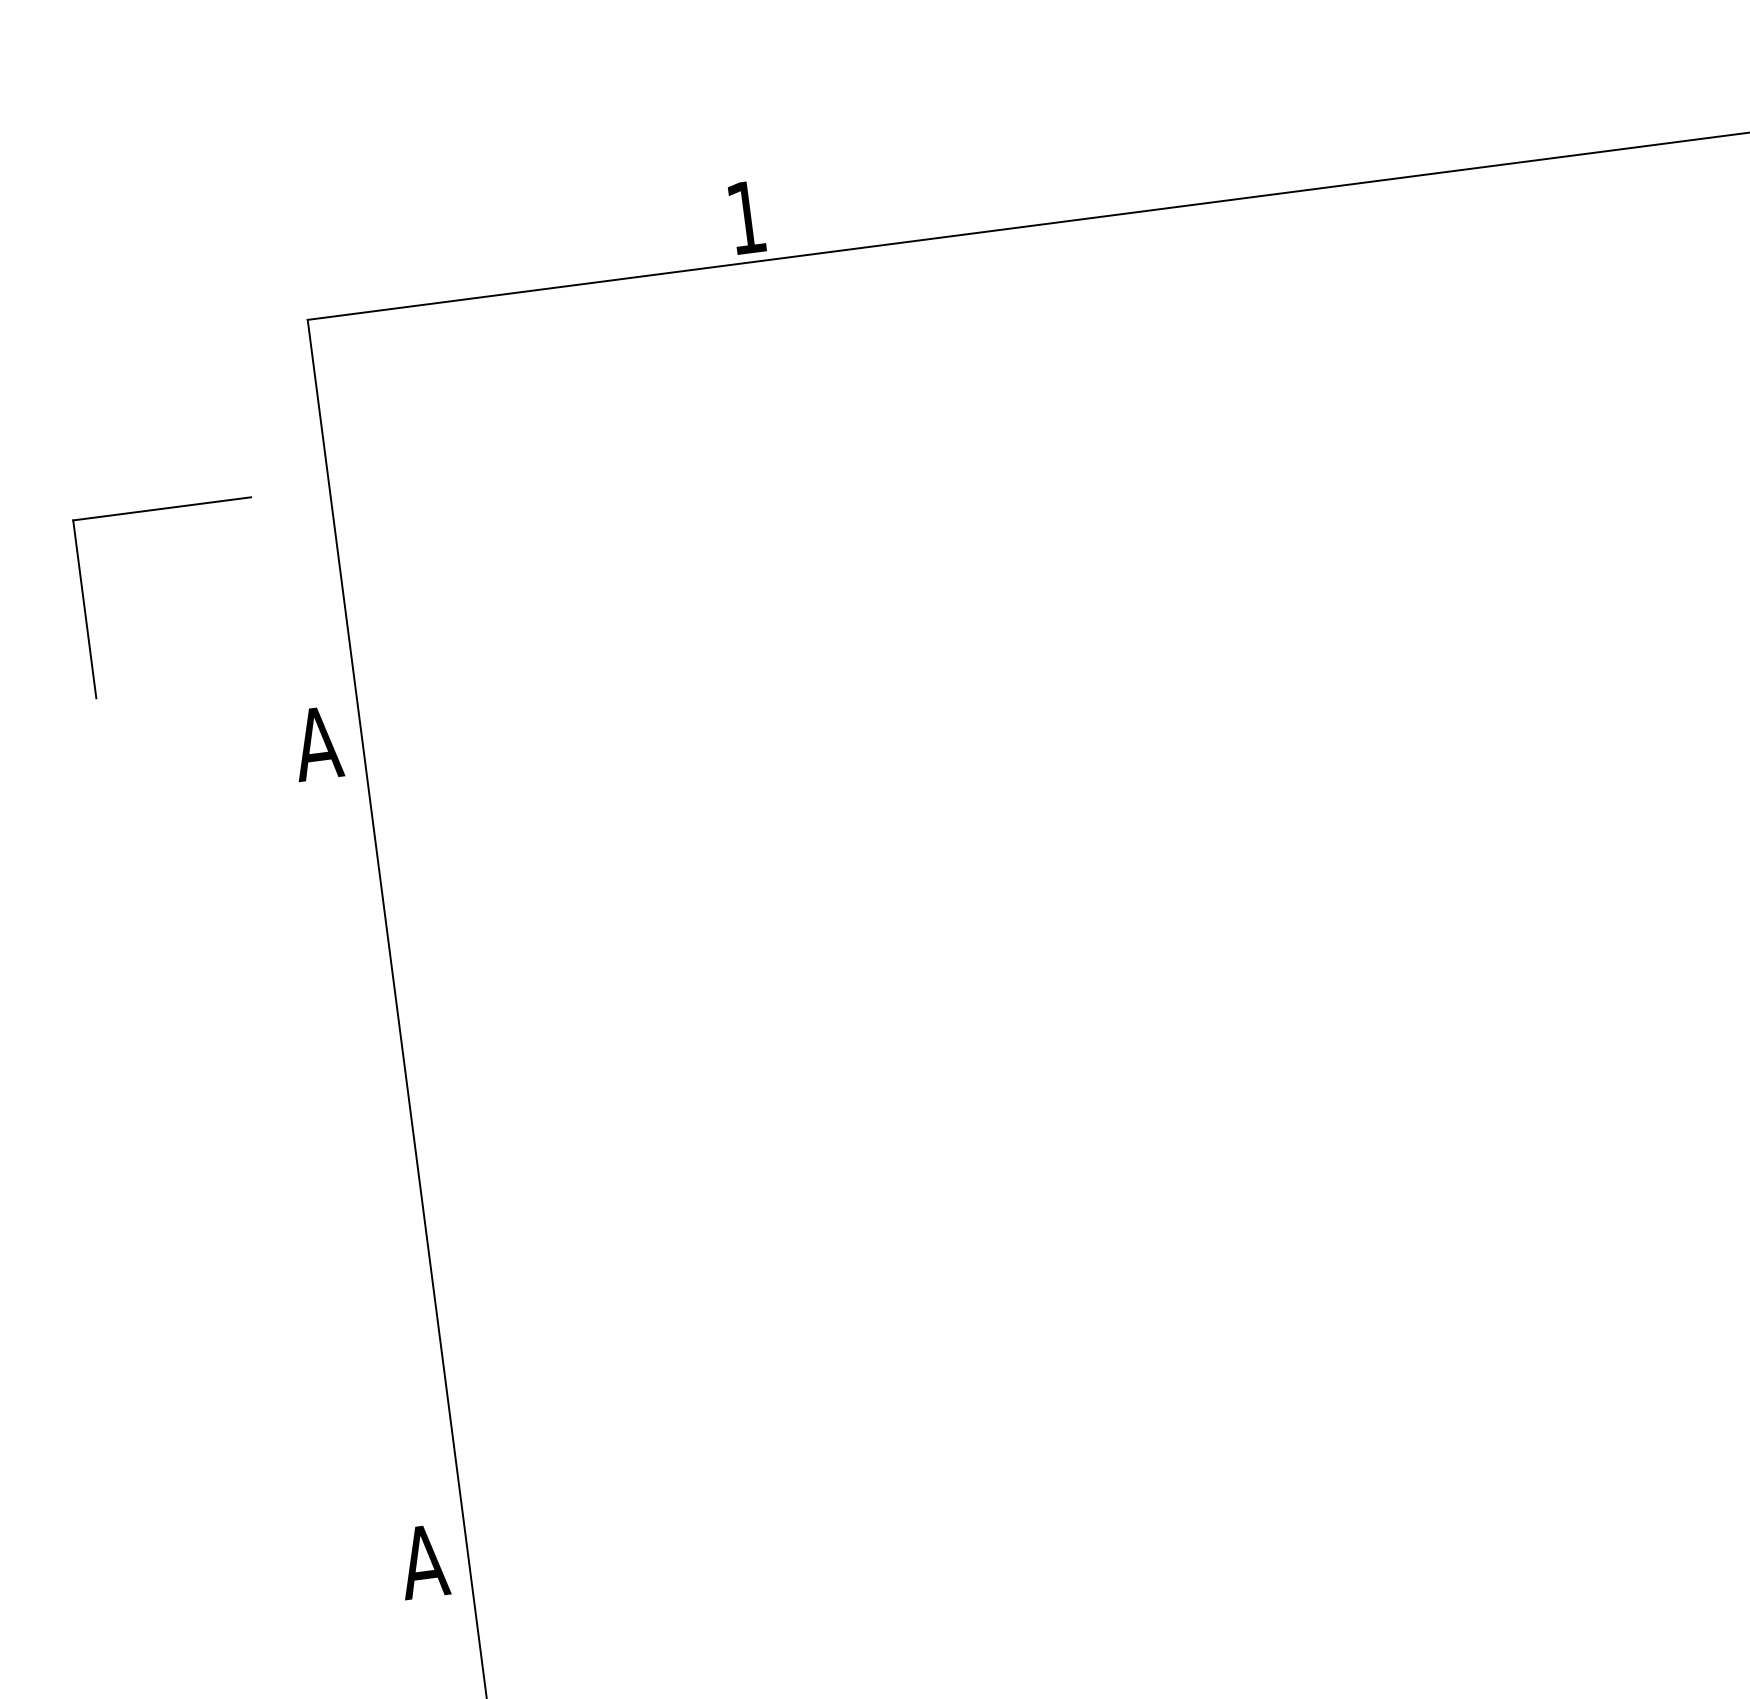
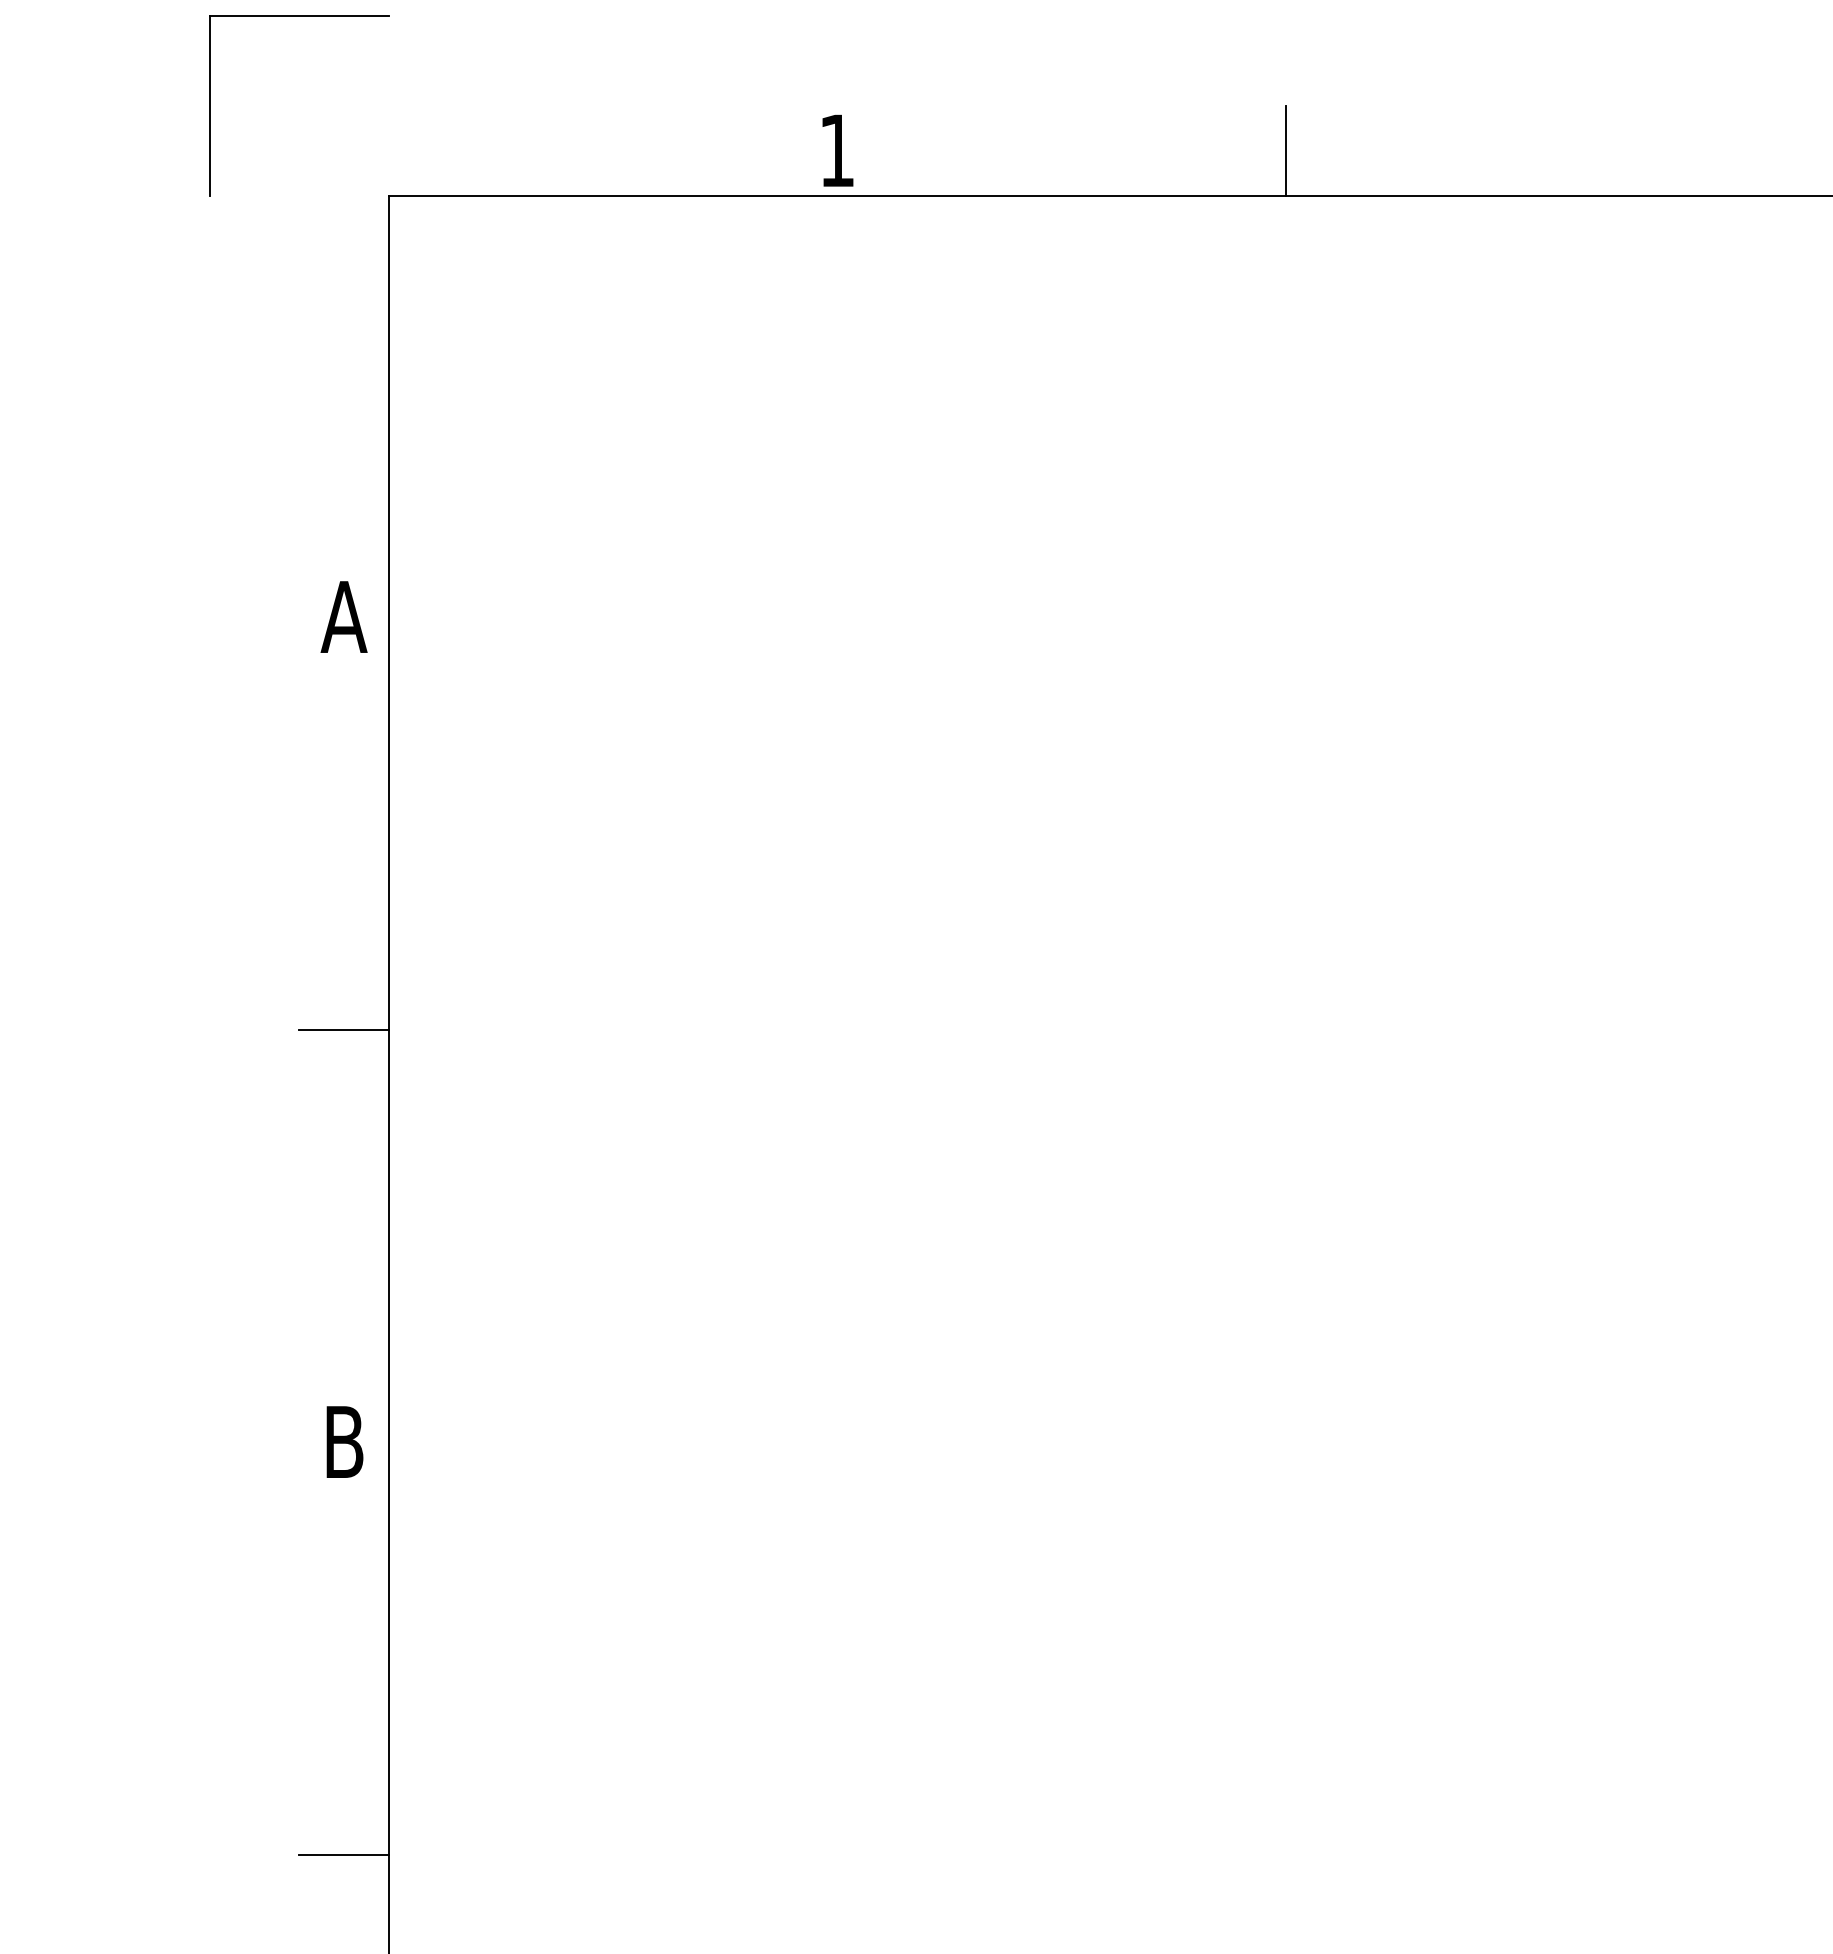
line: (1190, 159) -> (1285, 150), added
part: (162, 509) -> (299, 16), moved
line: (370, 1152) -> (343, 1029), added
text: (423, 1561) -> (343, 1441), A -> B

